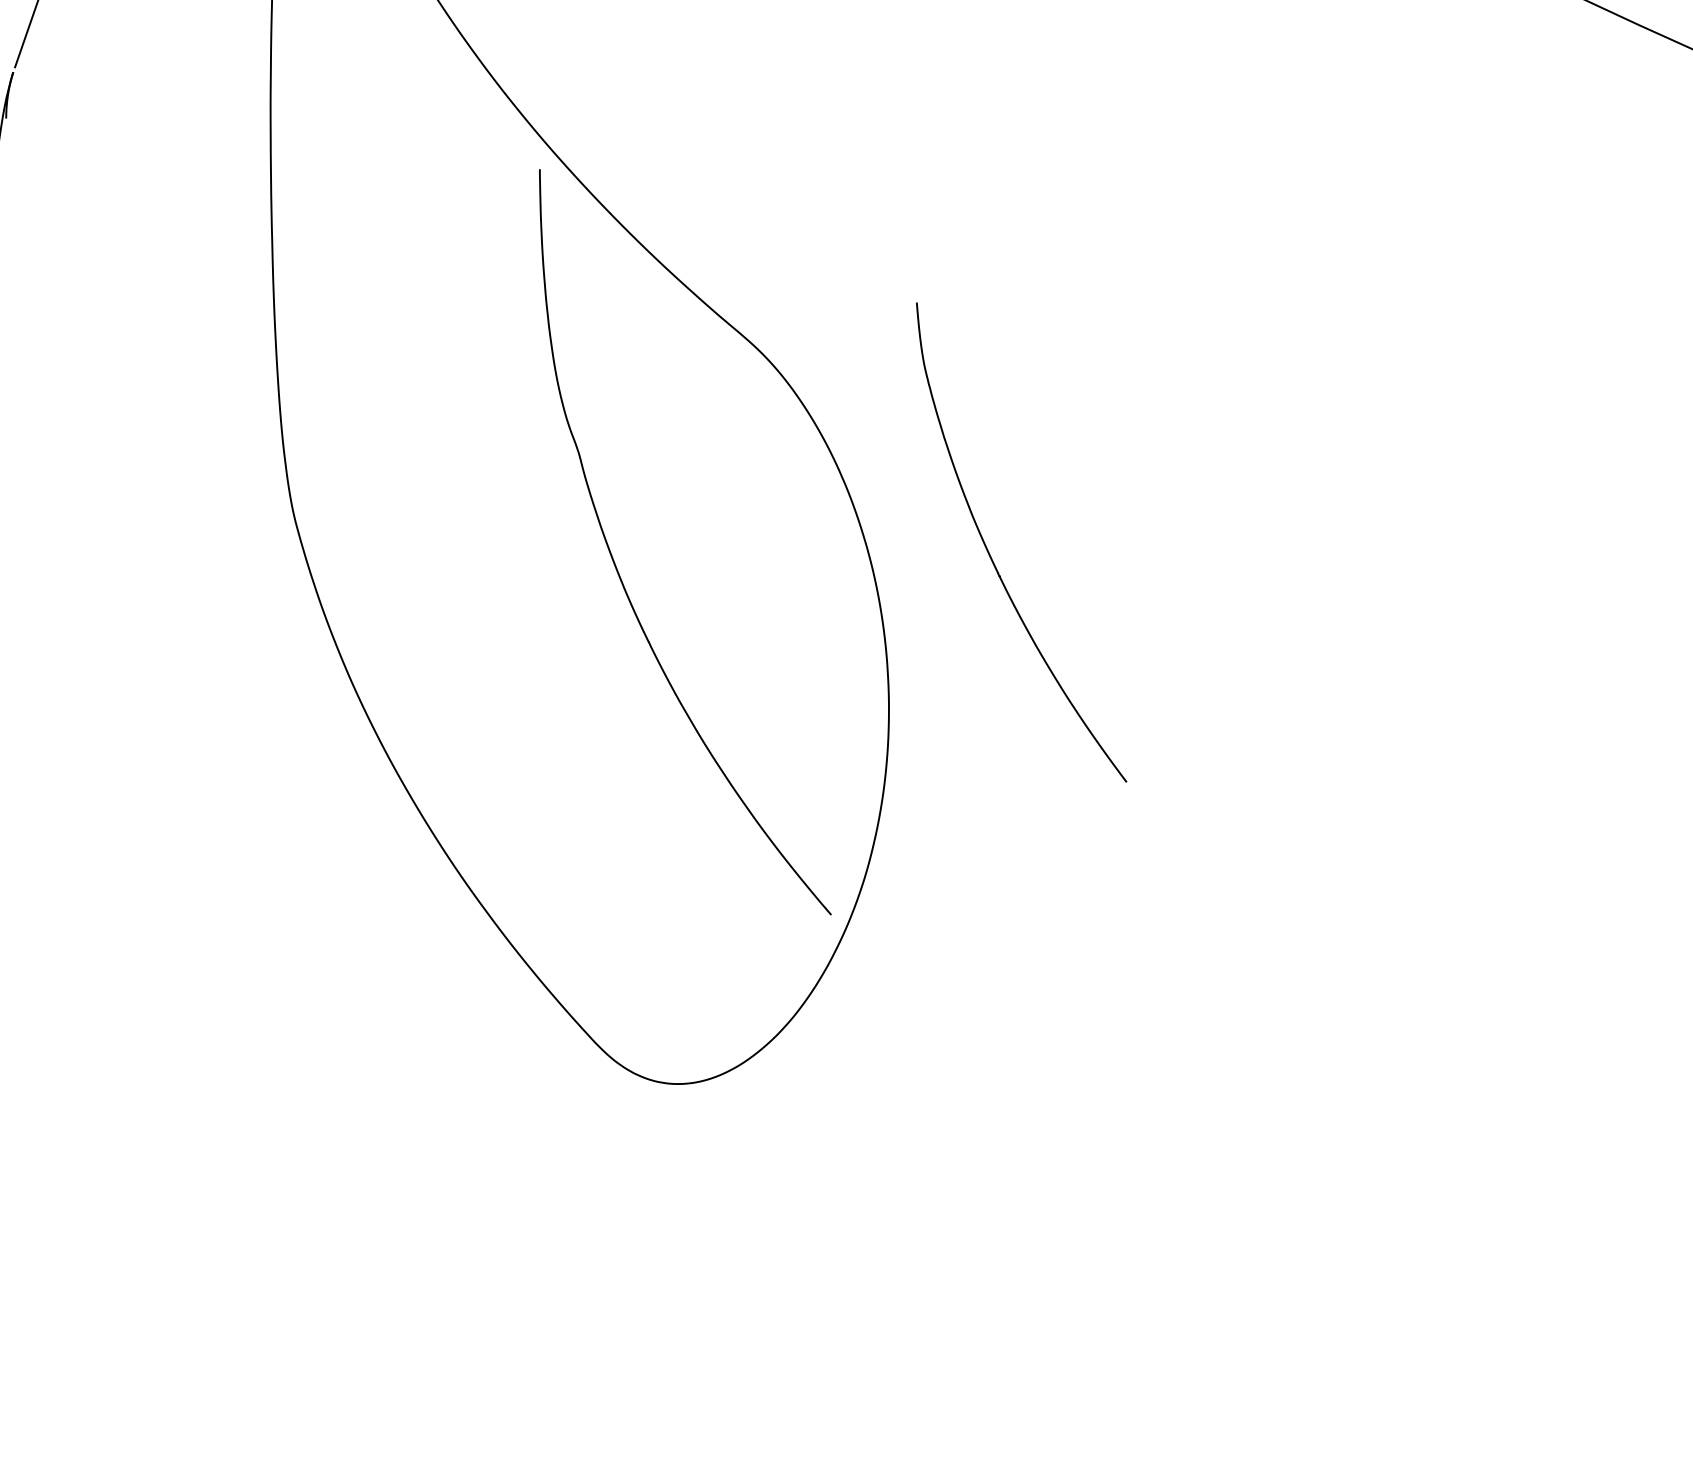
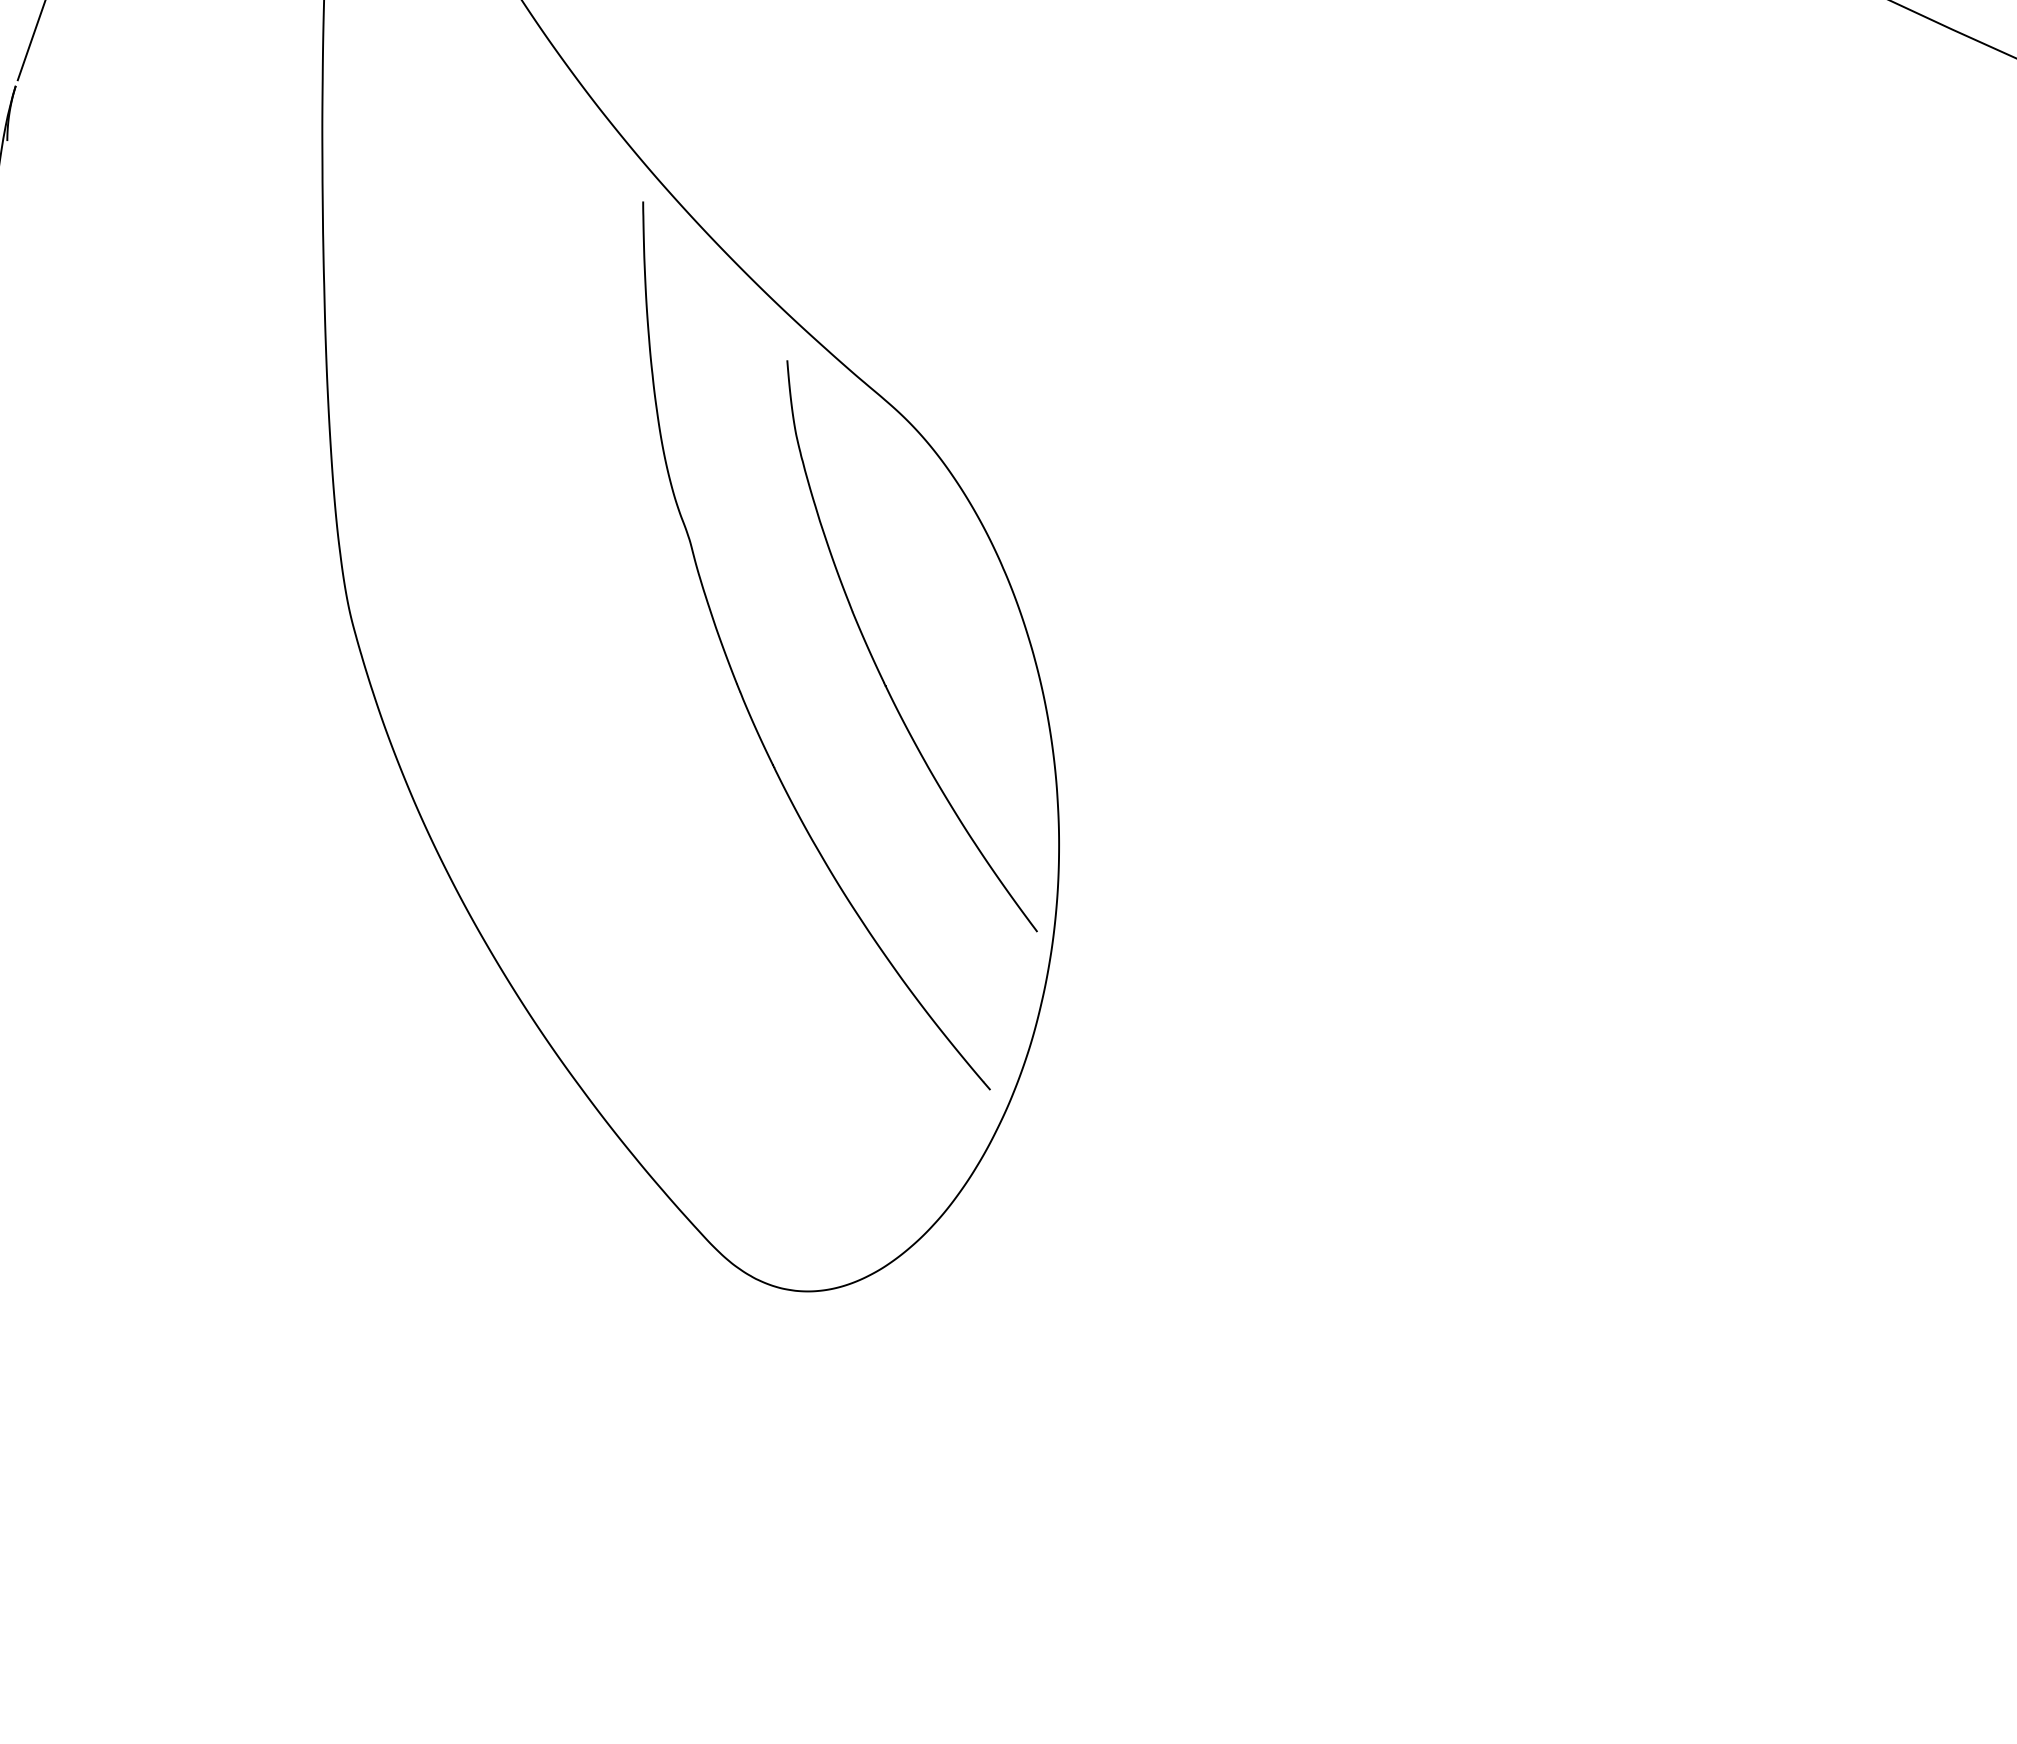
curve: (991, 557) -> (876, 663), moved

